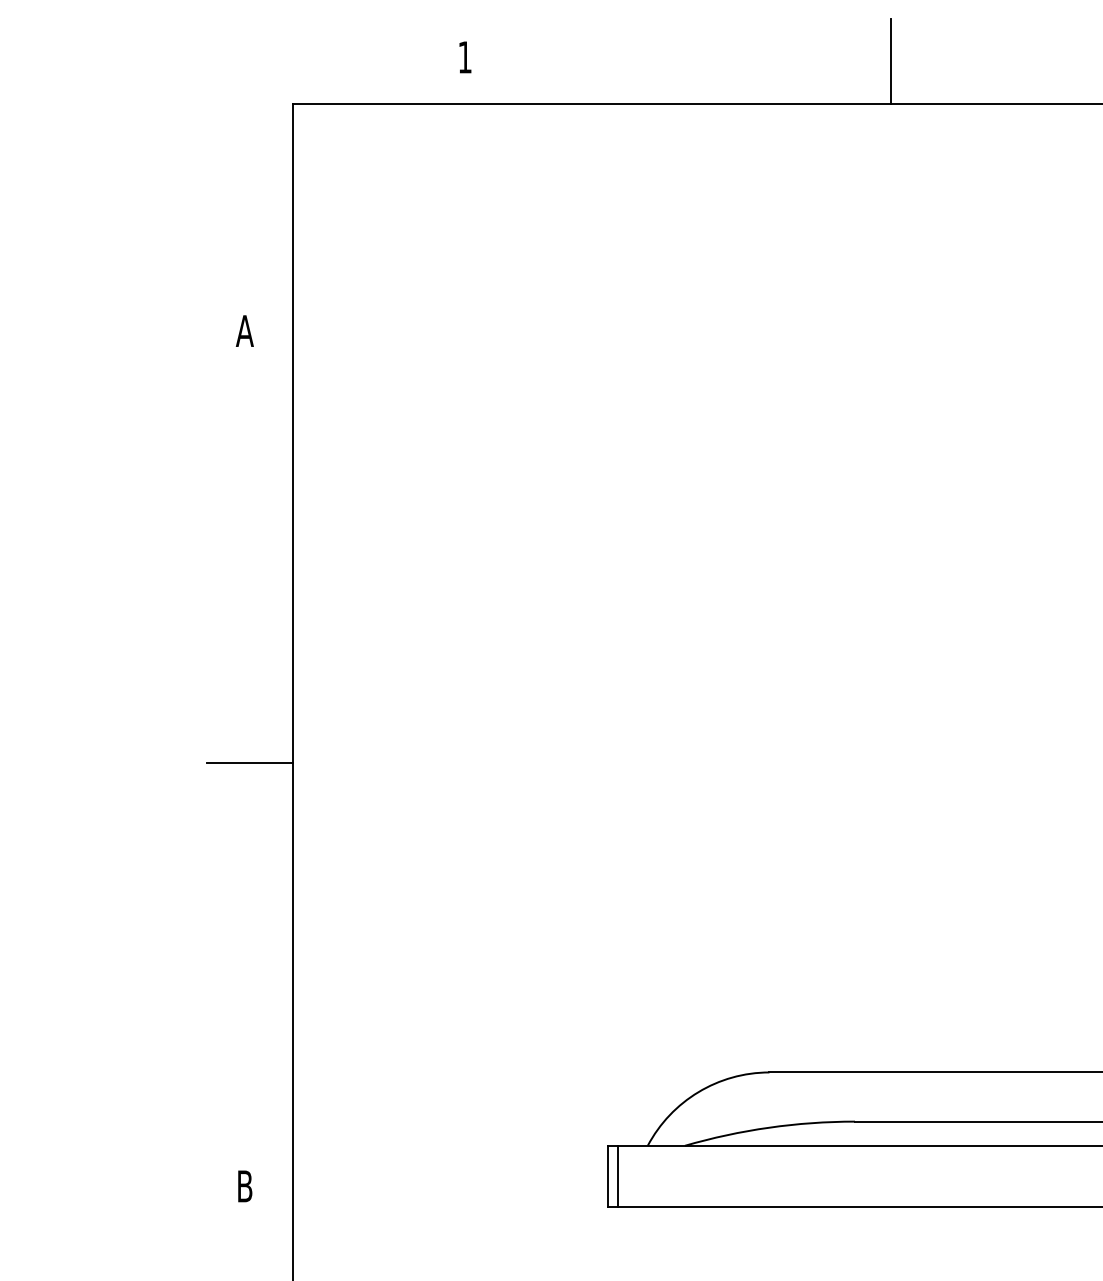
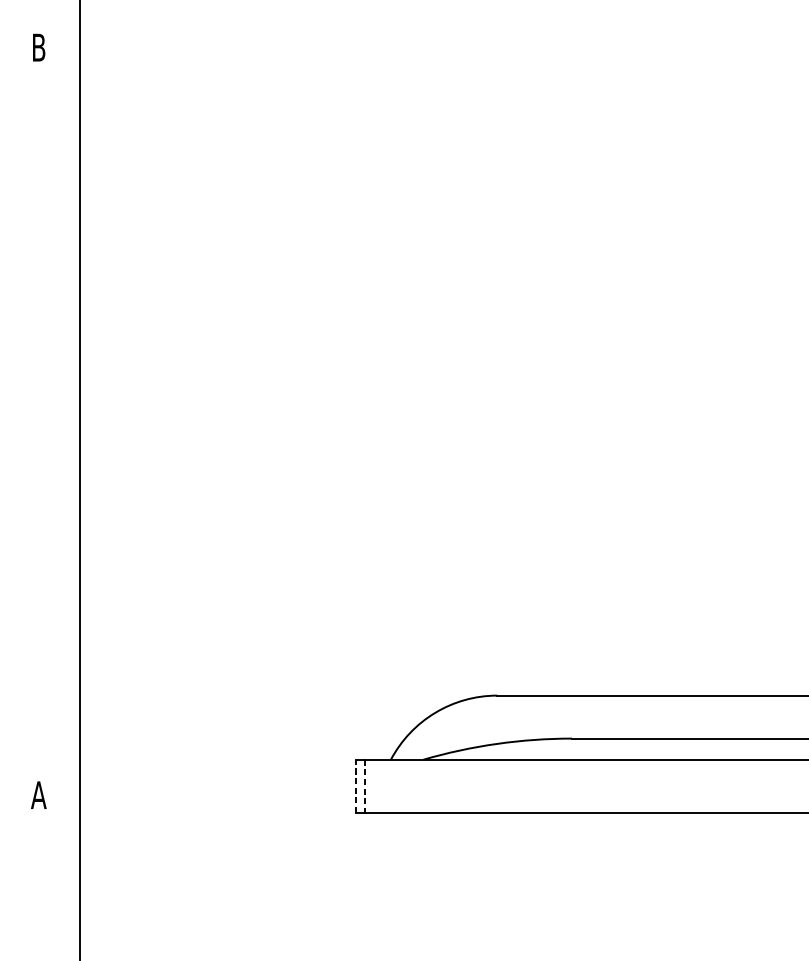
text: (244, 330) -> (38, 47), A -> B
line: (249, 762) -> (42, 424), removed
line: (607, 1175) -> (355, 785), solid -> dashed
line: (618, 1176) -> (365, 786), solid -> dashed
text: (244, 1186) -> (38, 795), B -> A

